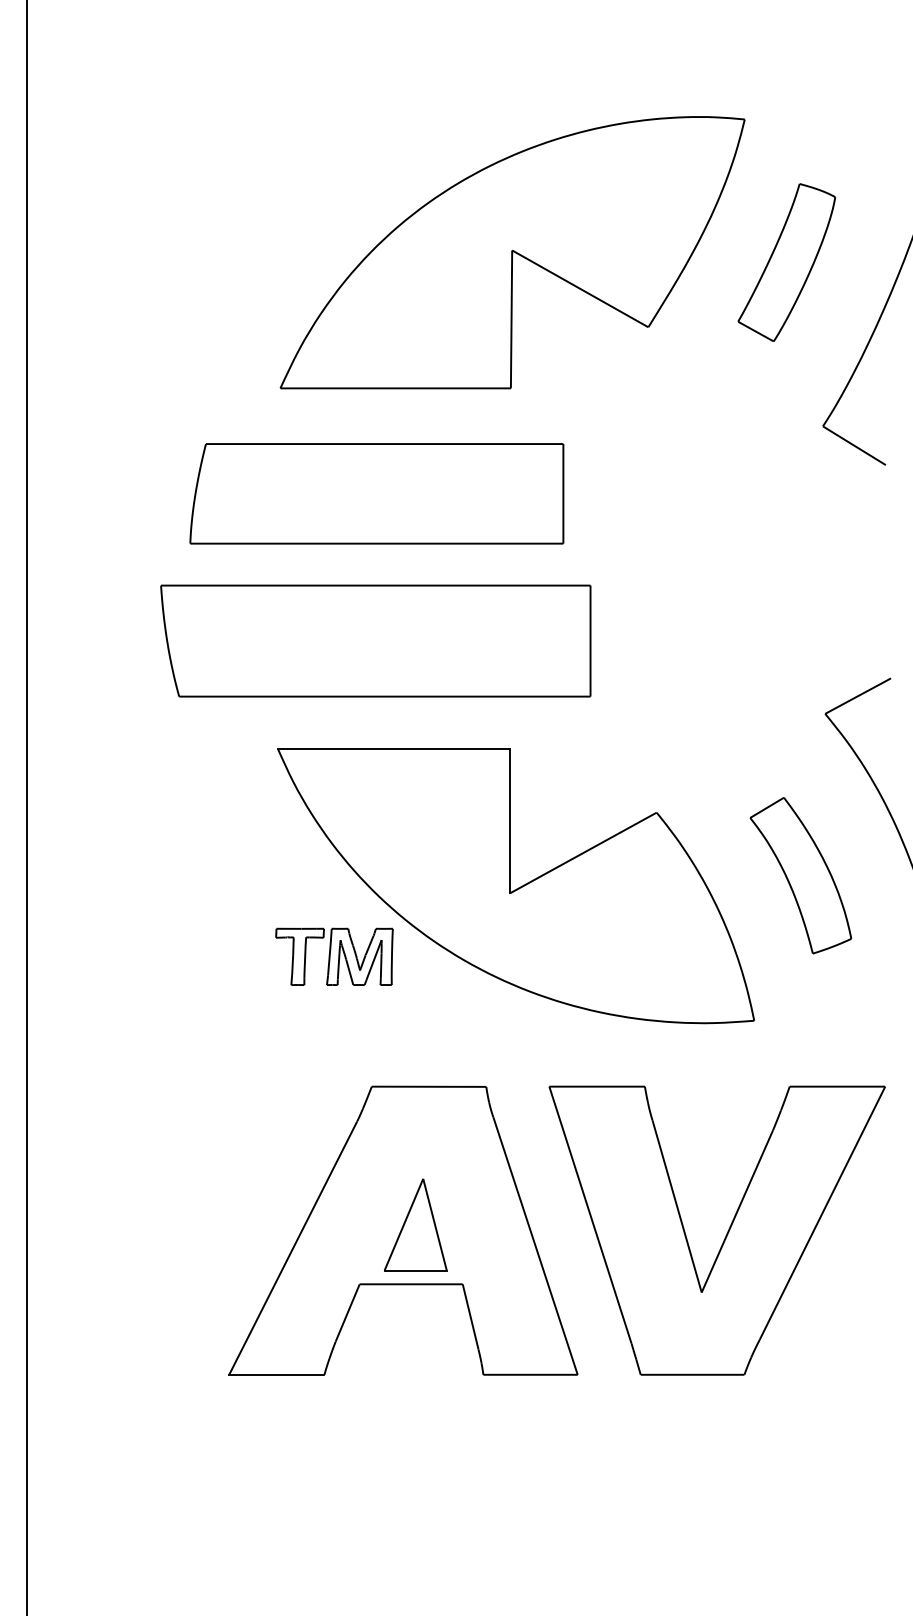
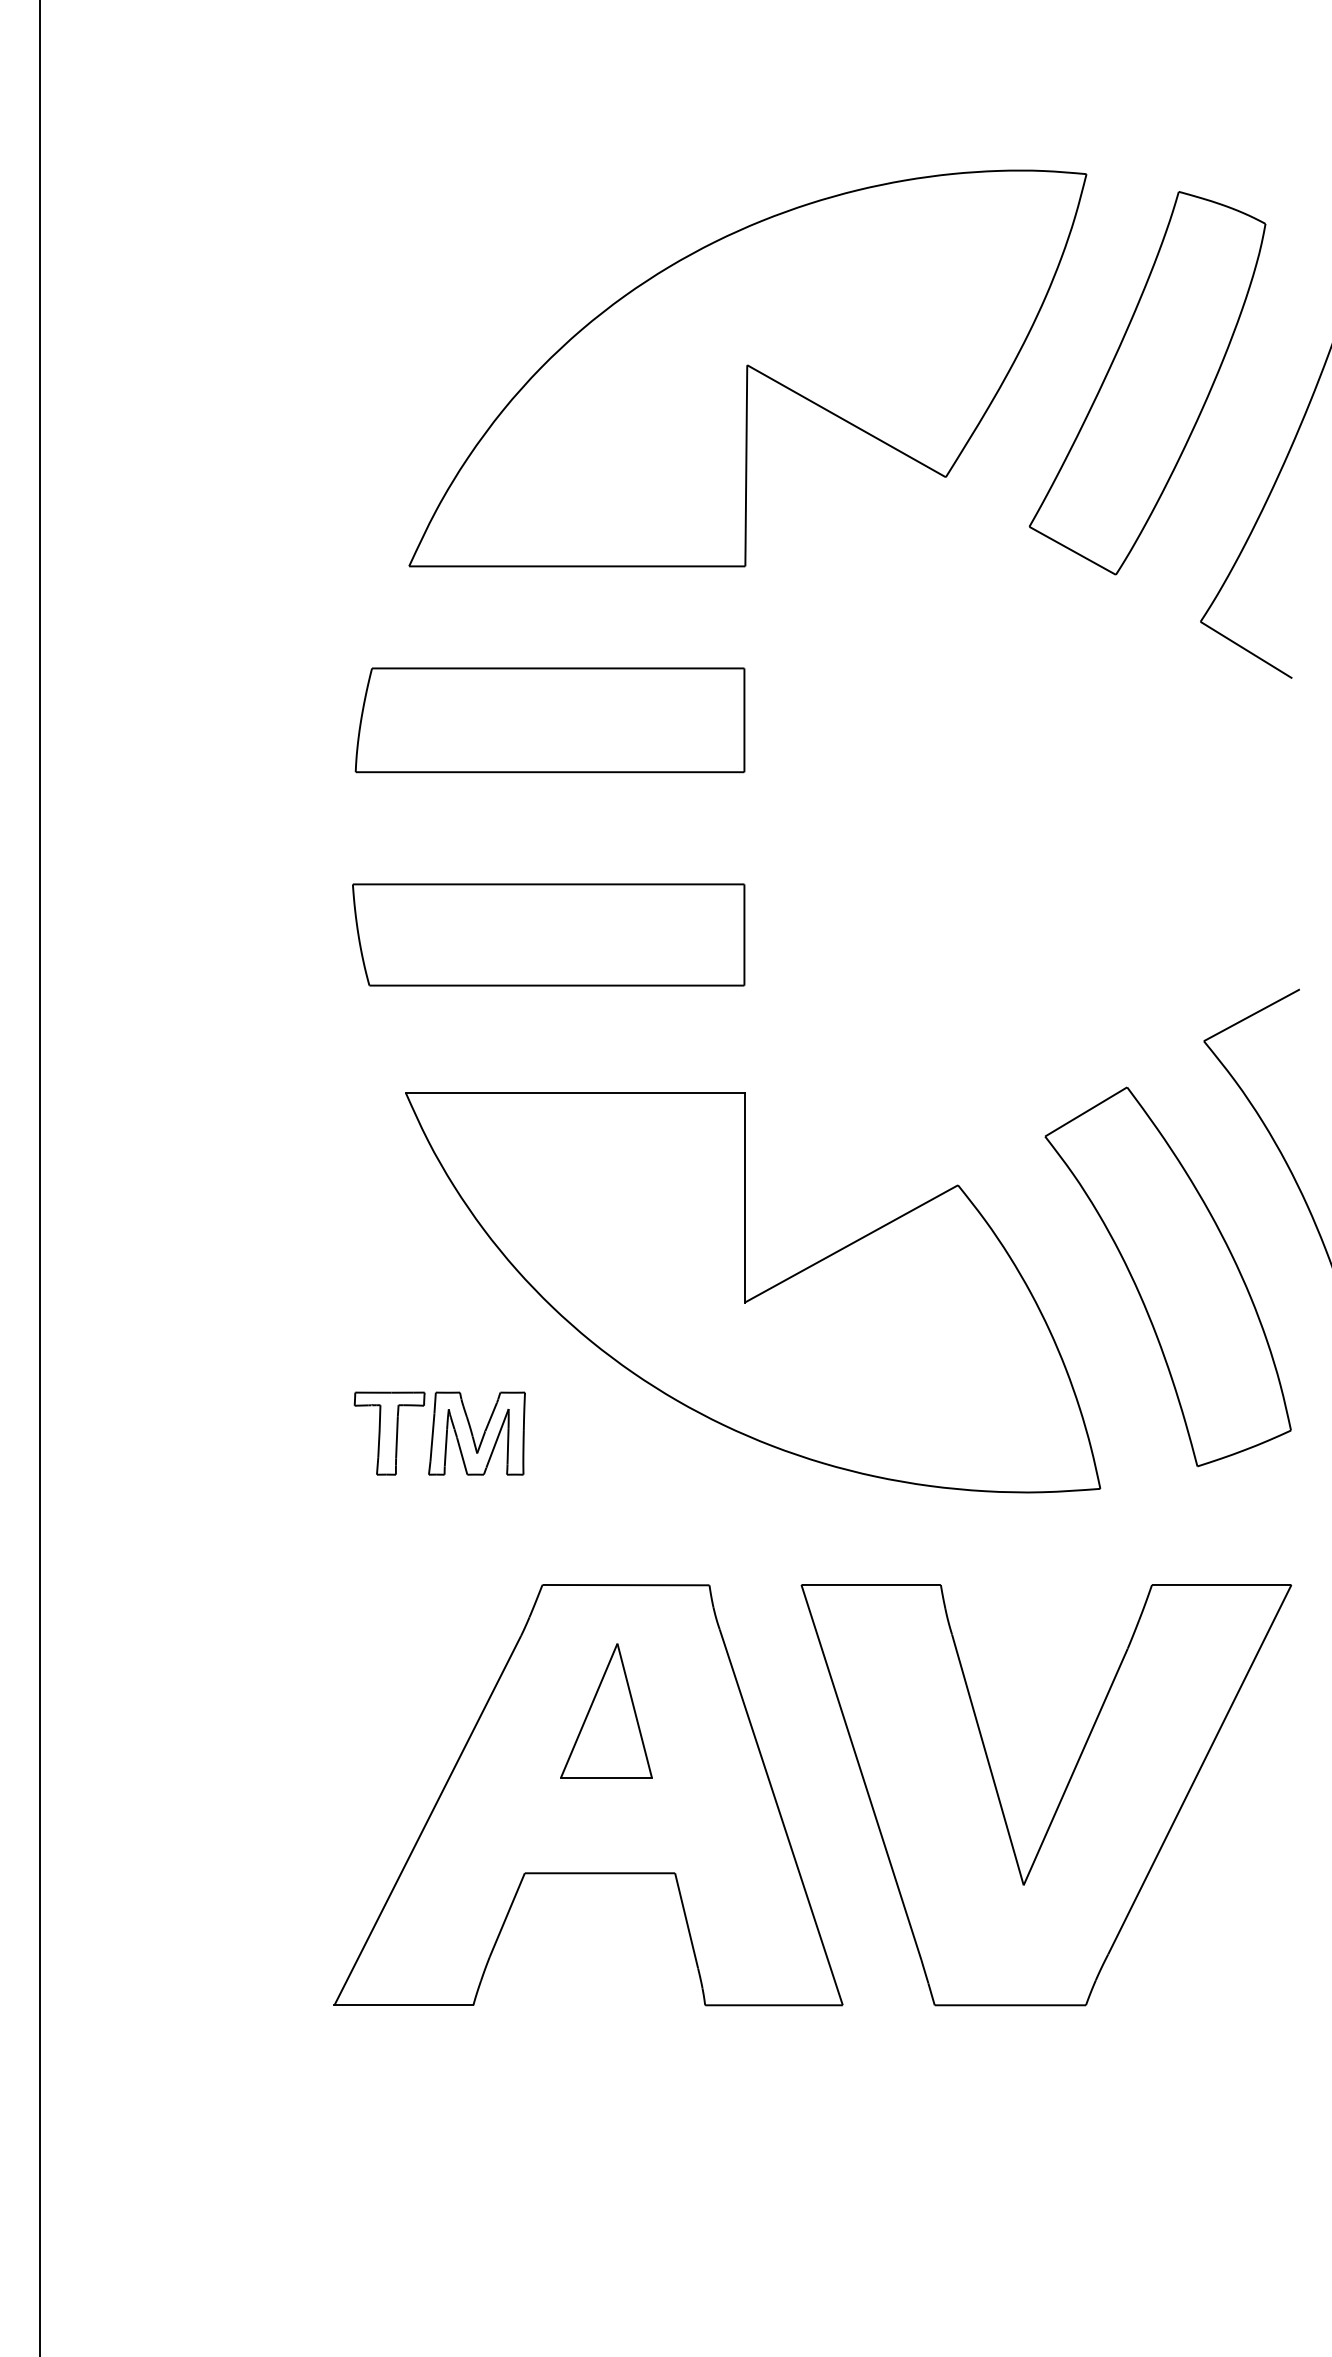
part: (786, 262) -> (1147, 382), size x1.67
part: (377, 493) -> (550, 719), size x0.71
part: (376, 640) -> (549, 934), size x0.62
part: (800, 875) -> (1167, 1276), size x1.67
part: (334, 956) -> (439, 1433), moved
part: (415, 1224) -> (606, 1710), moved

